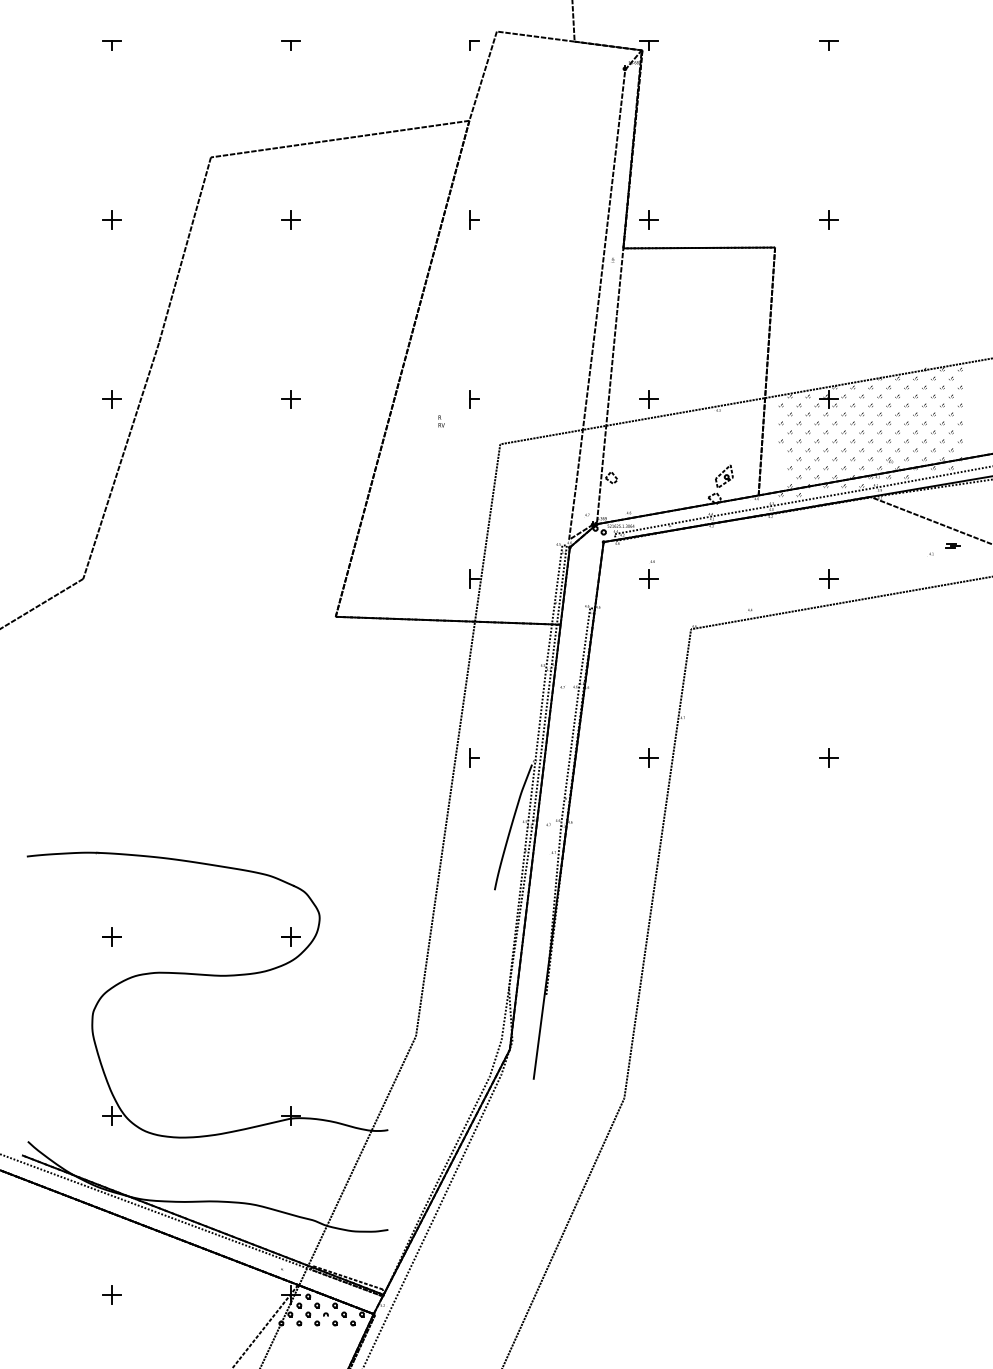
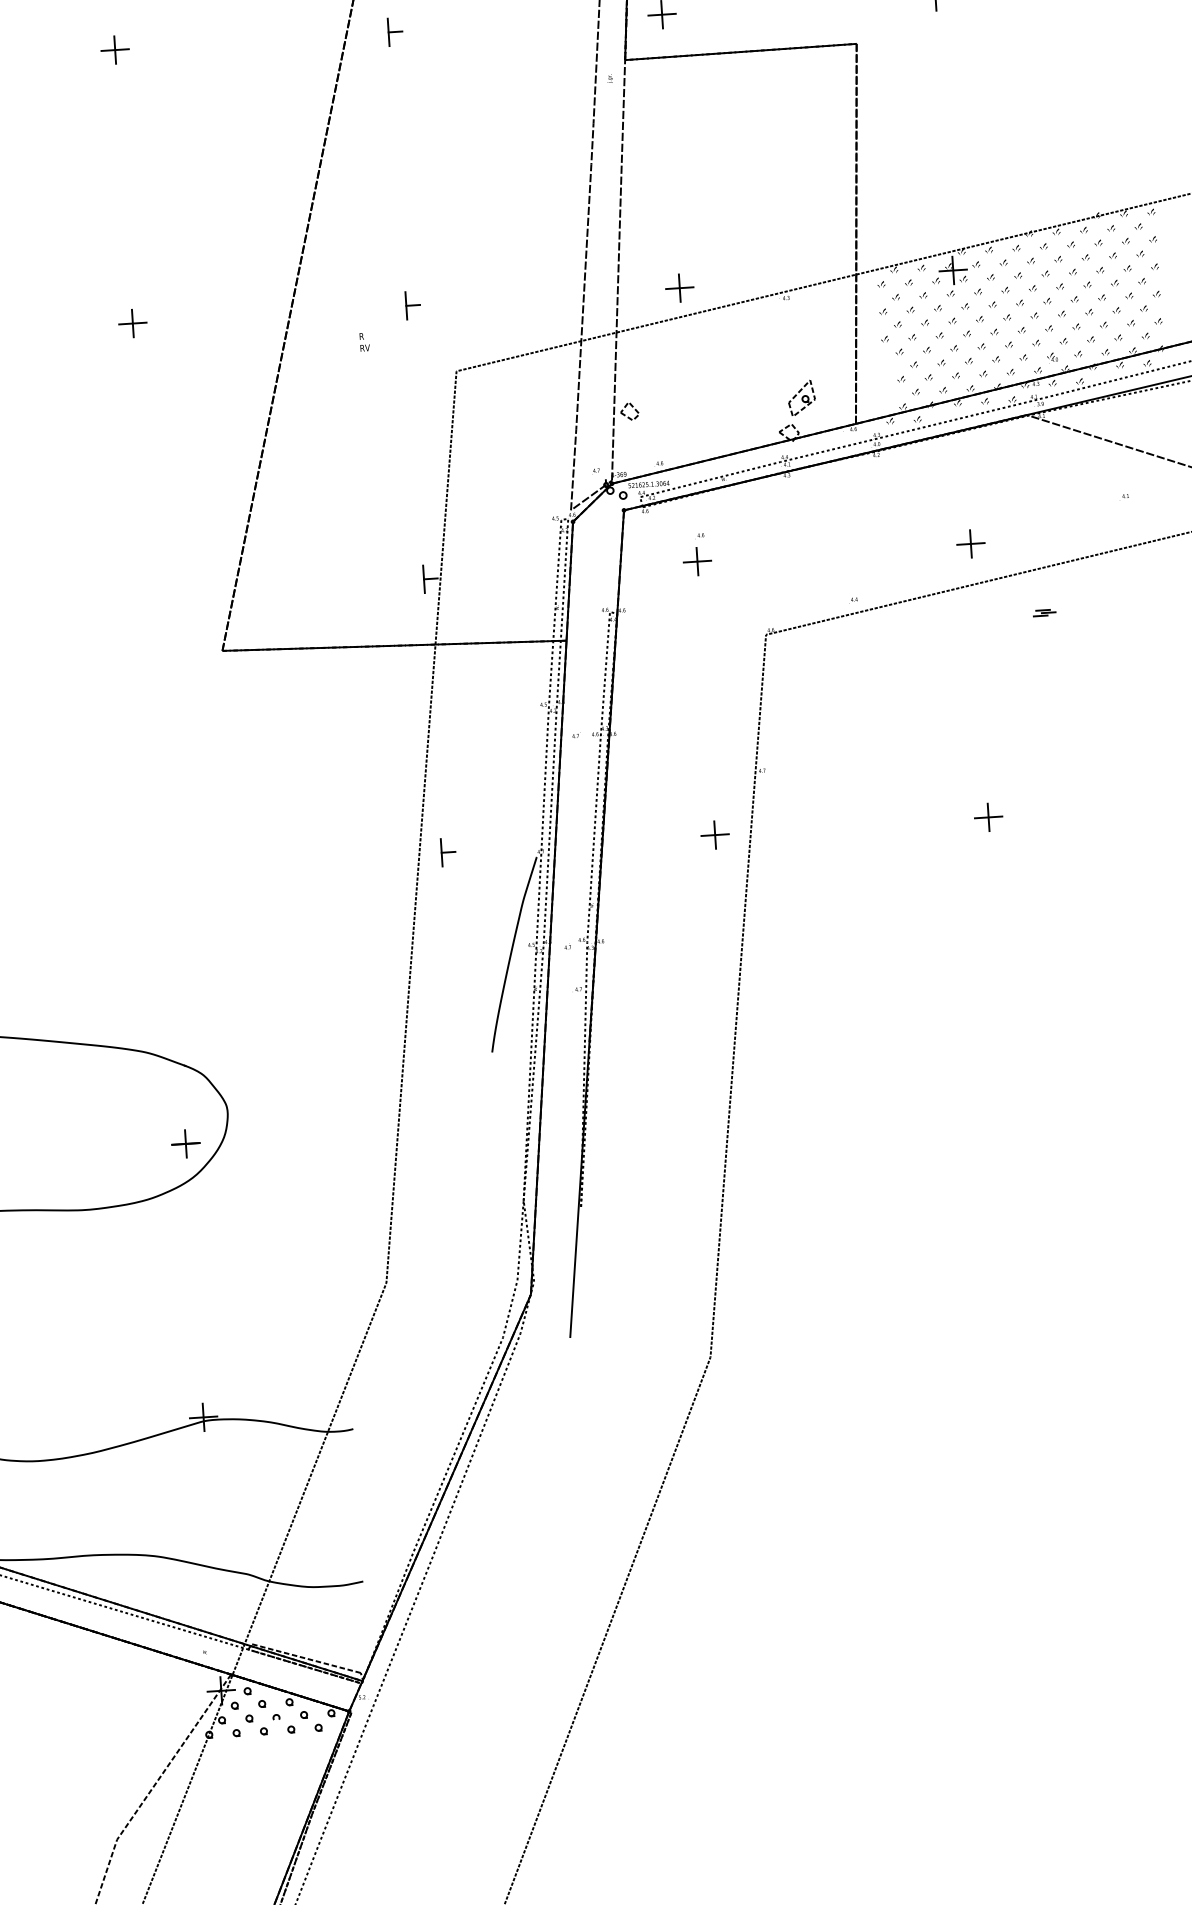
part: (952, 545) -> (1044, 612), moved

